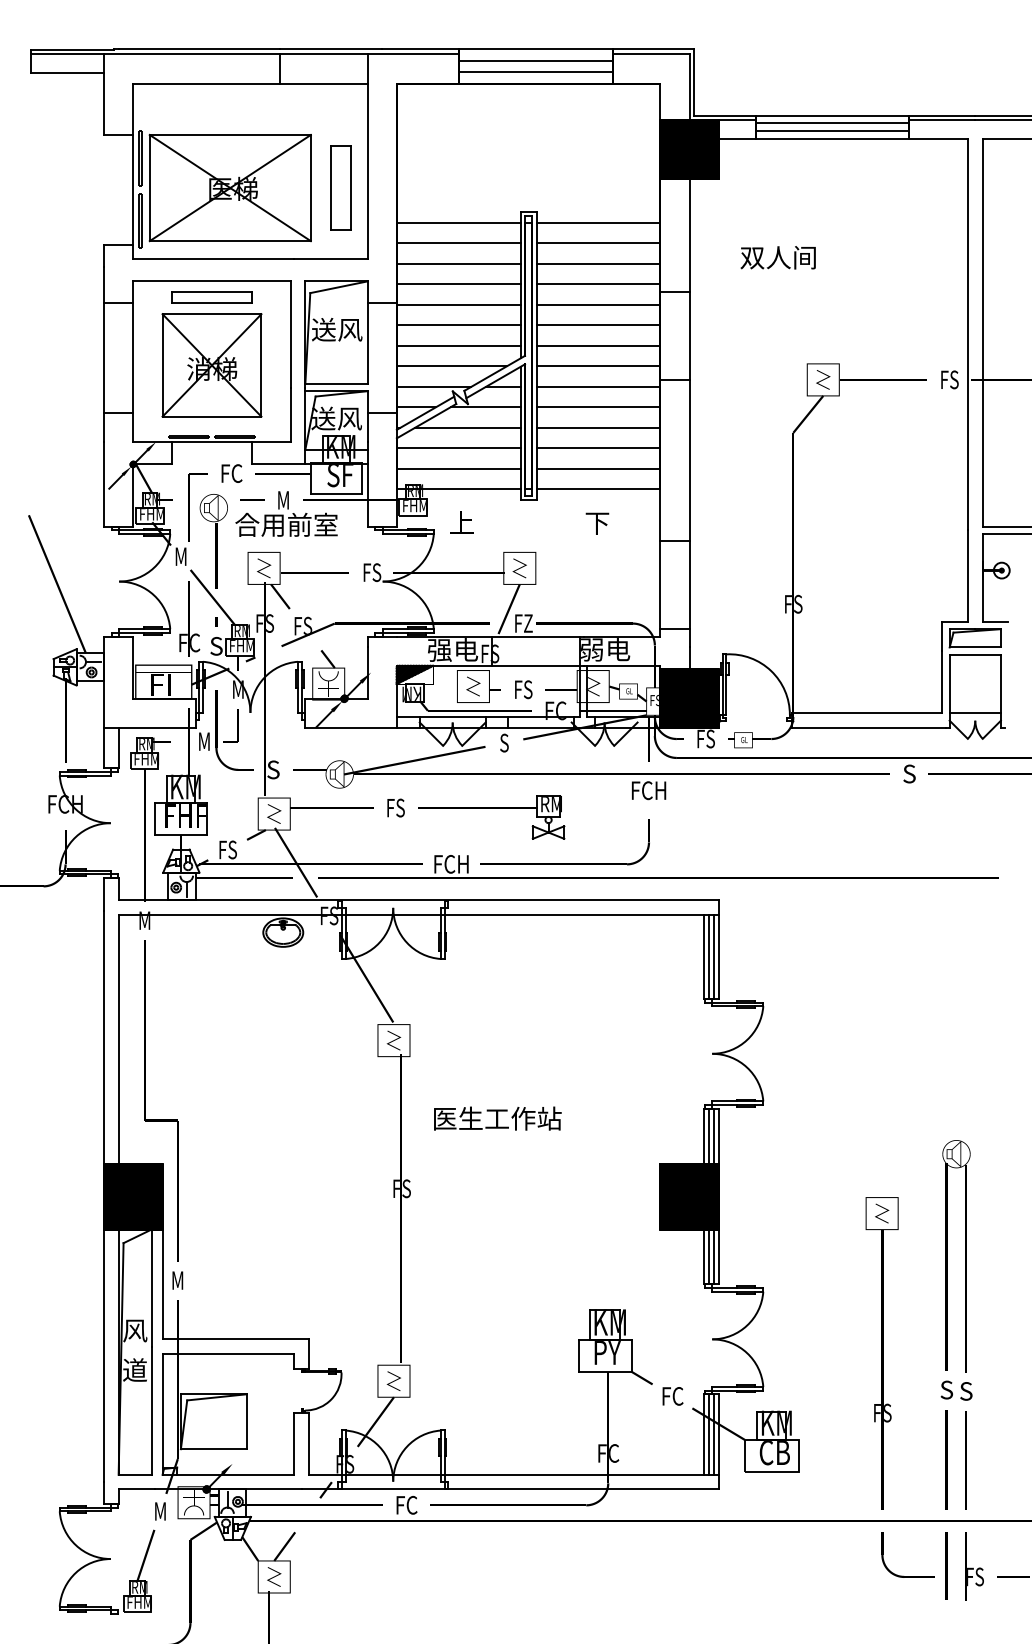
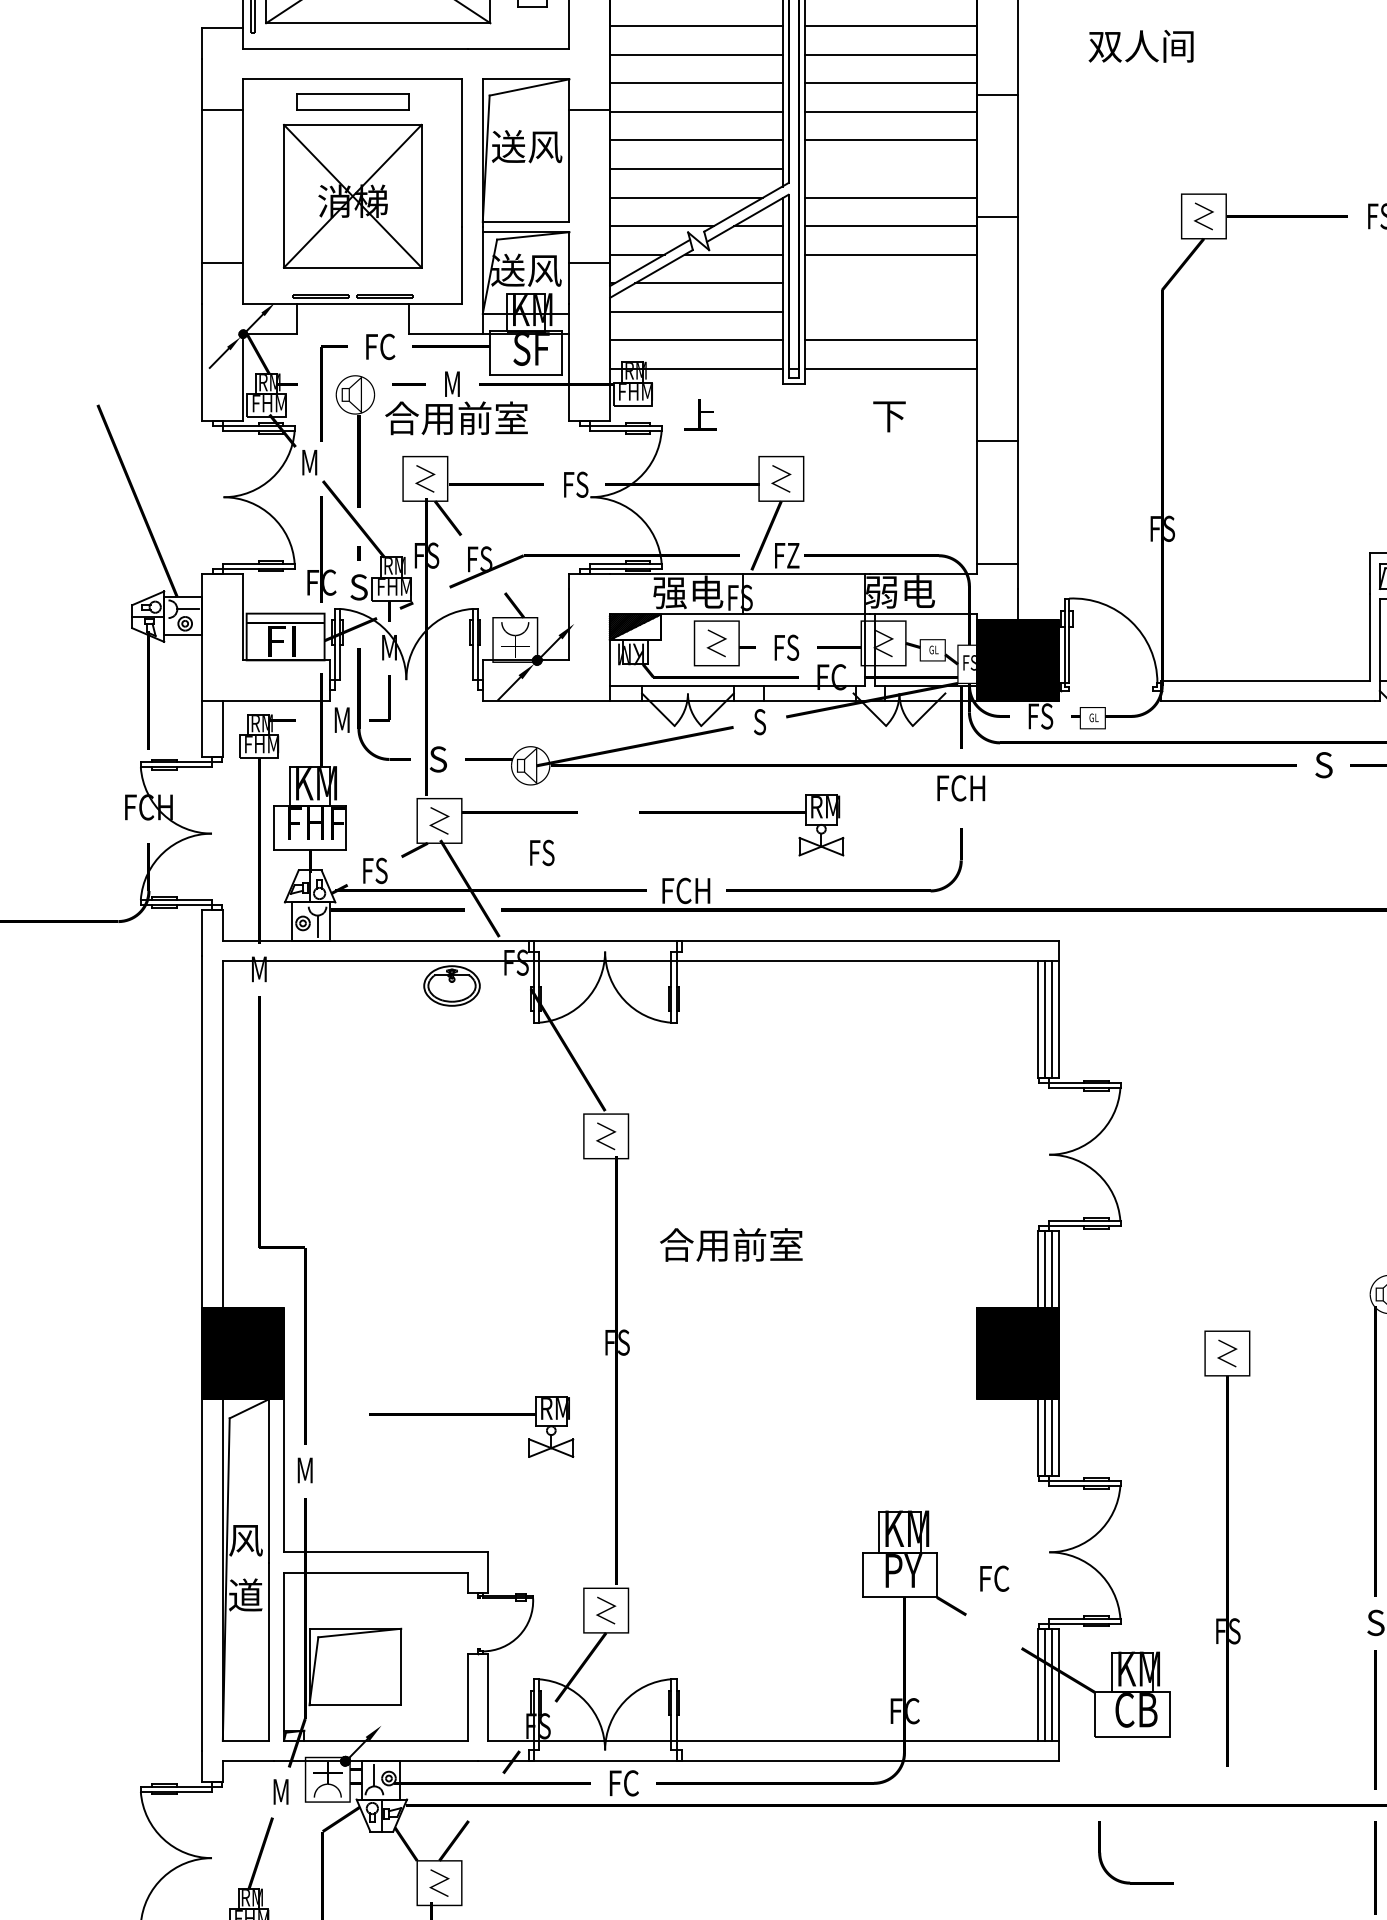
line: (598, 345) -> (890, 168), removed
line: (598, 427) -> (890, 282), removed
line: (598, 448) -> (890, 311), removed
text: (395, 807) -> (541, 852), moved
text: (496, 1118) -> (748, 1244), 医生工作站 -> 合用前室
part: (297, 1240) -> (471, 1414), added
text: (881, 1353) -> (1226, 1548), moved
text: (672, 1396) -> (993, 1578), moved
curve: (903, 1575) -> (1129, 1881), moved

